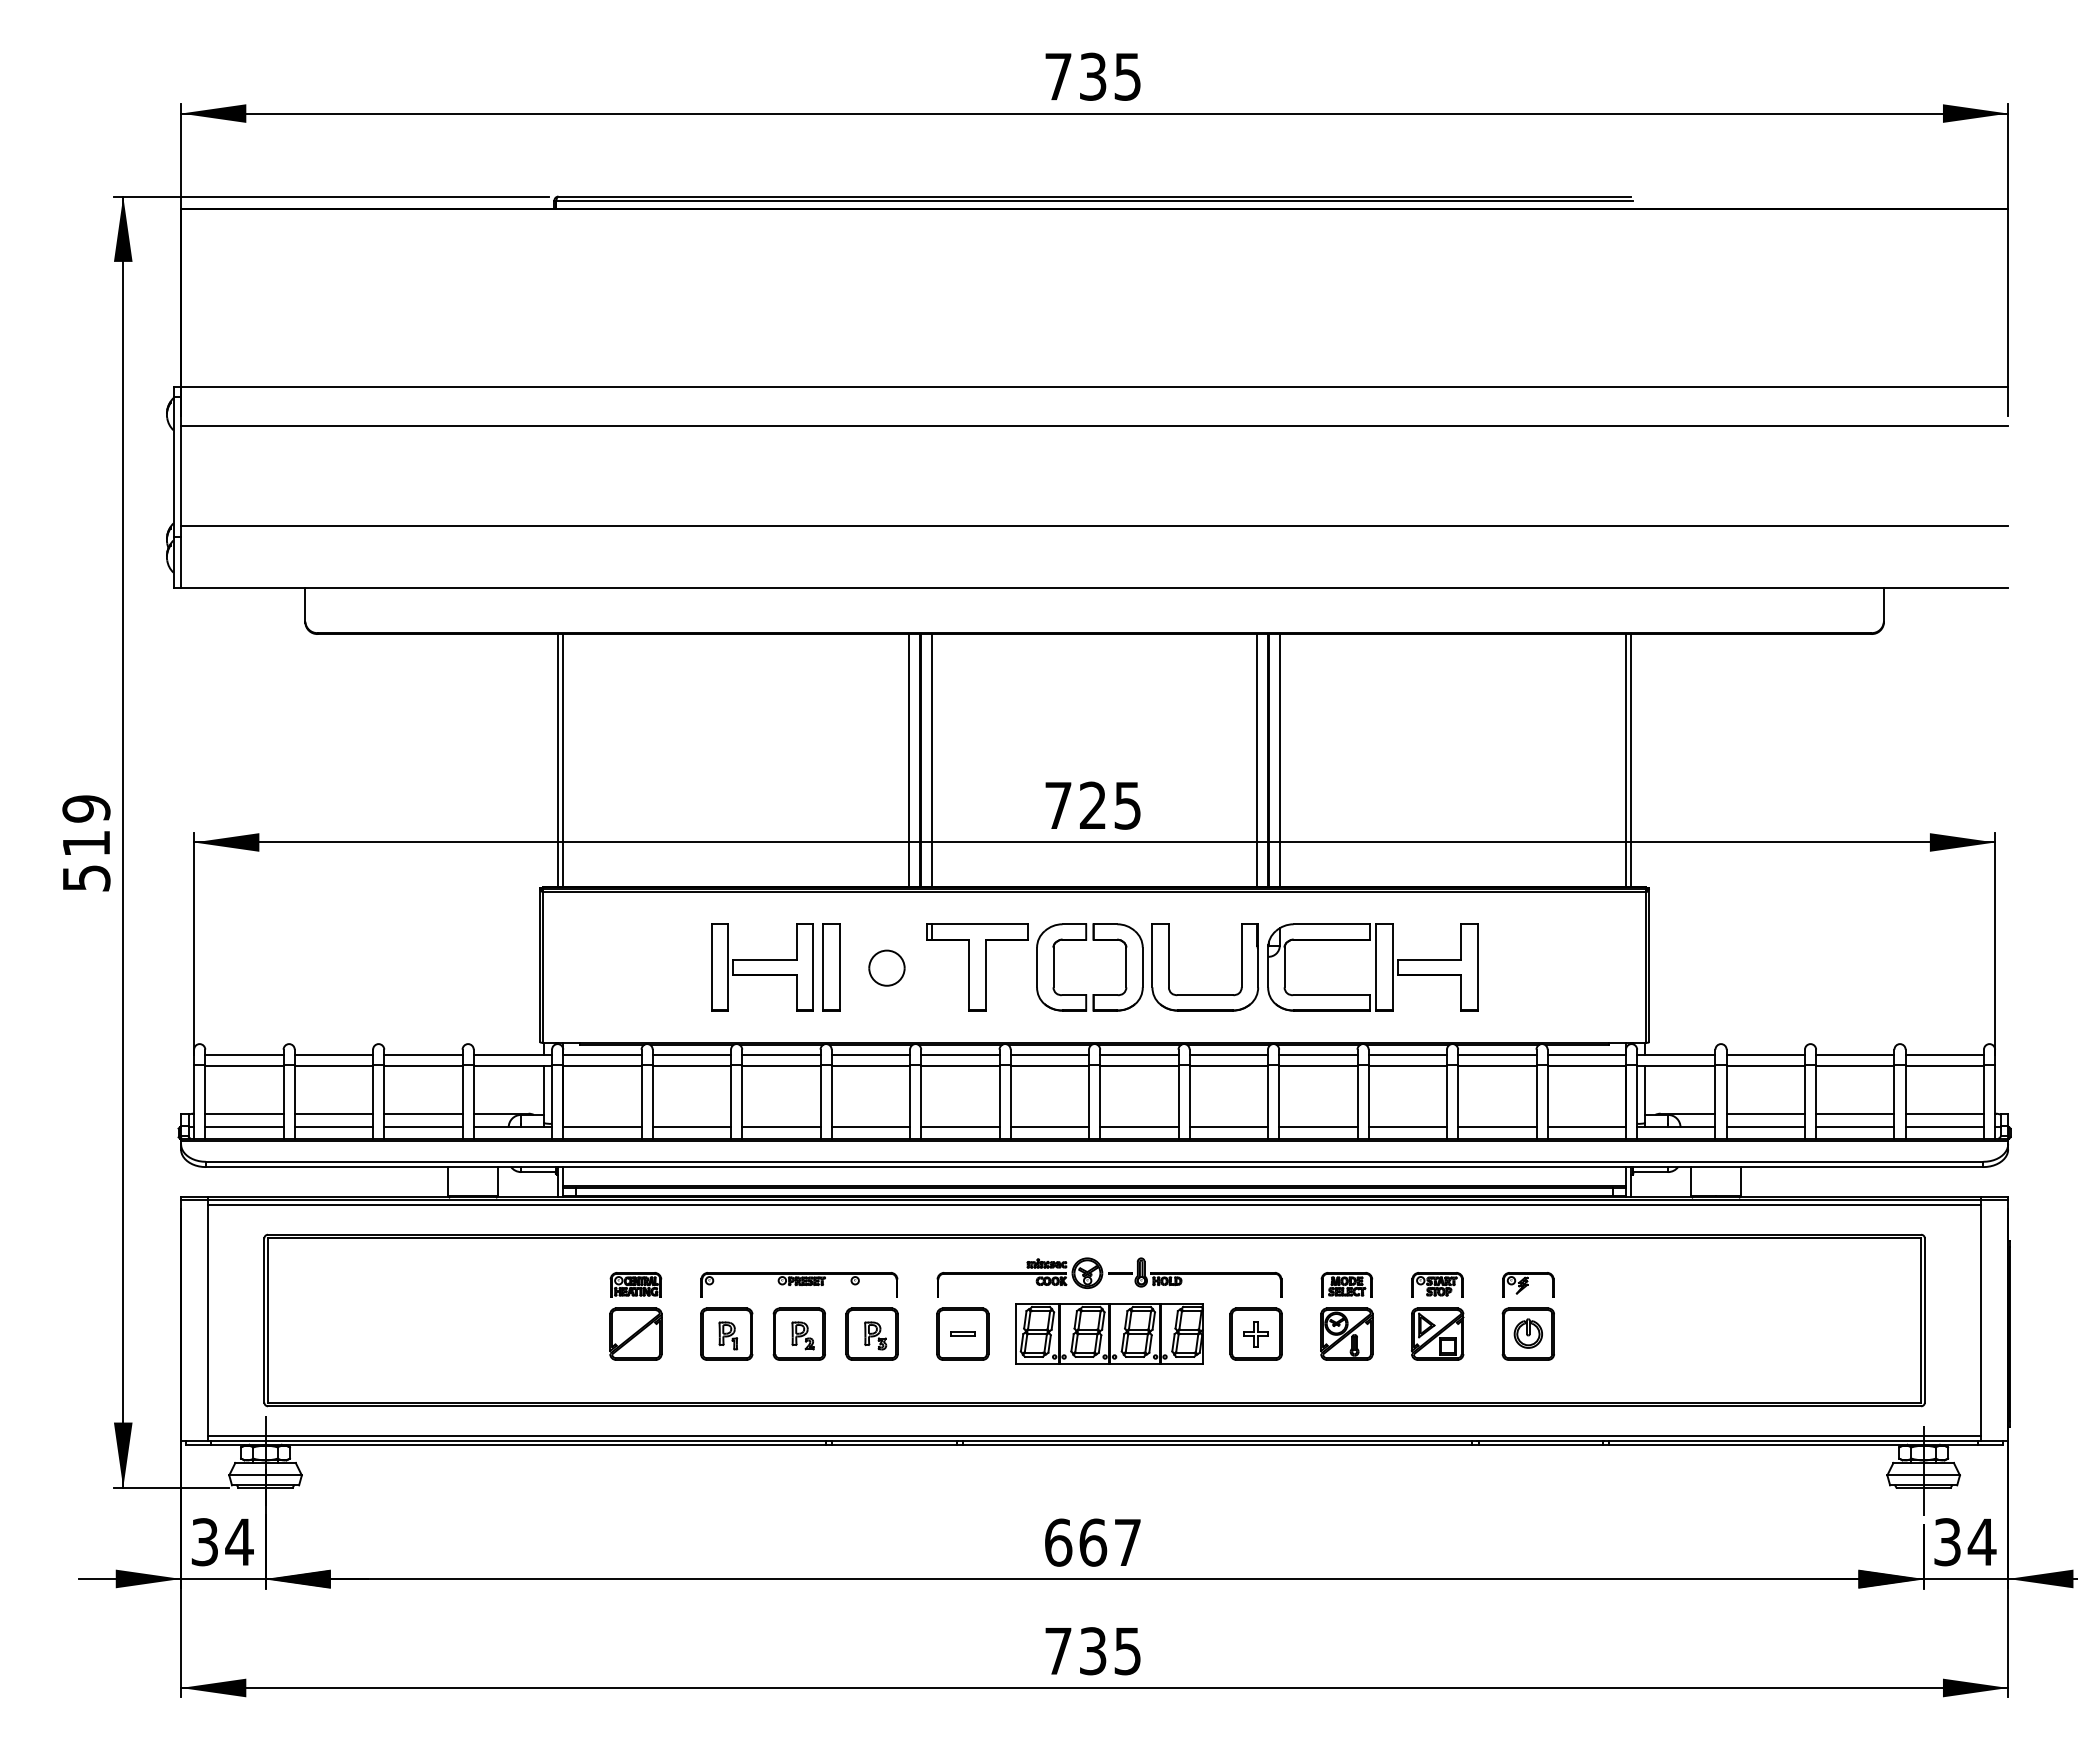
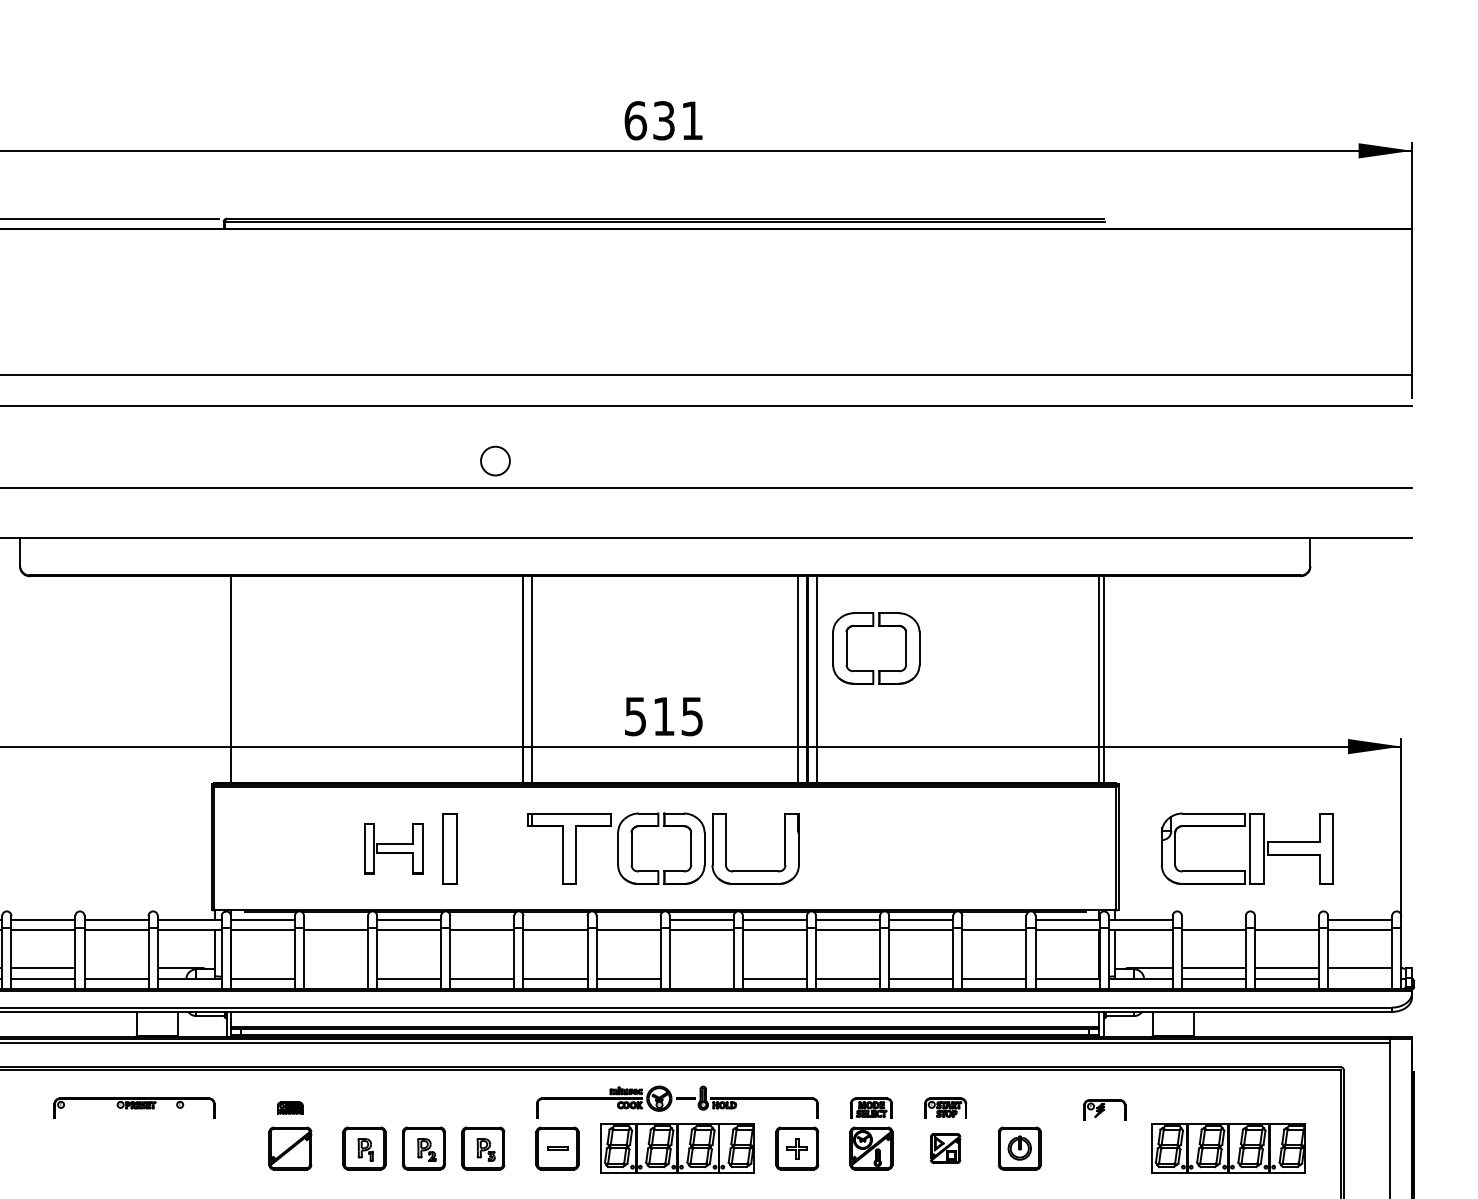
text: (1092, 76) -> (663, 120), 735 -> 631
part: (1350, 749) -> (874, 670), added
line: (558, 760) -> (226, 679), removed
line: (909, 760) -> (513, 679), removed
text: (1075, 805) -> (649, 716), 725 -> 515
part: (762, 967) -> (393, 848), size x0.7
part: (886, 967) -> (495, 460), moved
part: (1372, 967) -> (1247, 848), moved
line: (691, 1055) -> (335, 920), removed
line: (870, 1055) -> (482, 920), removed
line: (960, 1055) -> (555, 920), removed
line: (1049, 1055) -> (628, 920), removed
line: (1497, 1055) -> (994, 920), removed
line: (1765, 1055) -> (1213, 920), removed
line: (1855, 1055) -> (1287, 920), removed
line: (423, 1113) -> (116, 968), removed
line: (691, 1127) -> (335, 979), removed
line: (1139, 1127) -> (701, 979), removed
line: (1944, 1127) -> (1359, 979), removed
part: (635, 1284) -> (289, 1107), size x0.6
part: (799, 1284) -> (134, 1107), moved
part: (1528, 1284) -> (1104, 1109), moved
part: (1437, 1333) -> (945, 1147), size x0.7
part: (1783, 1333) -> (1228, 1147), added

